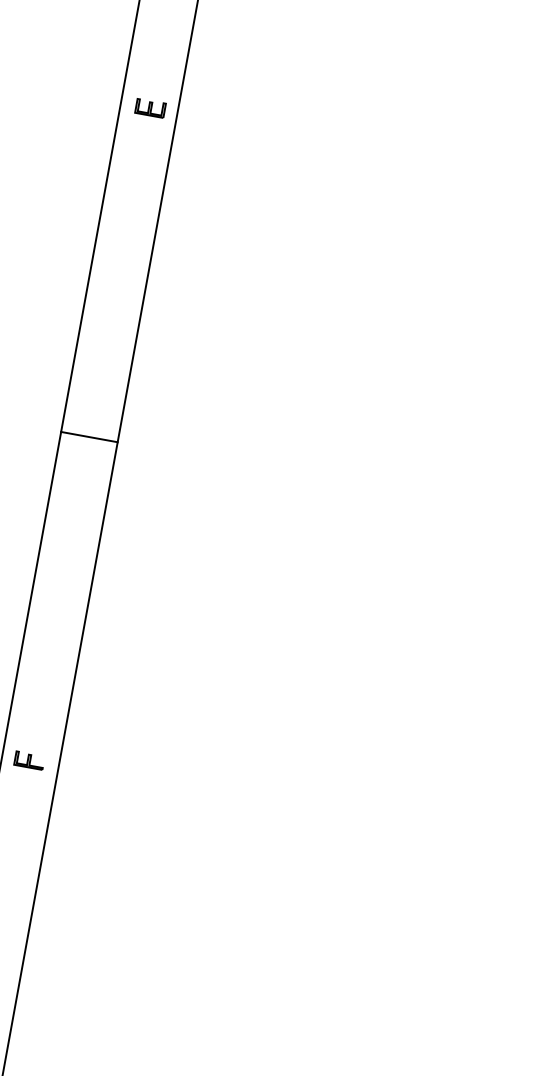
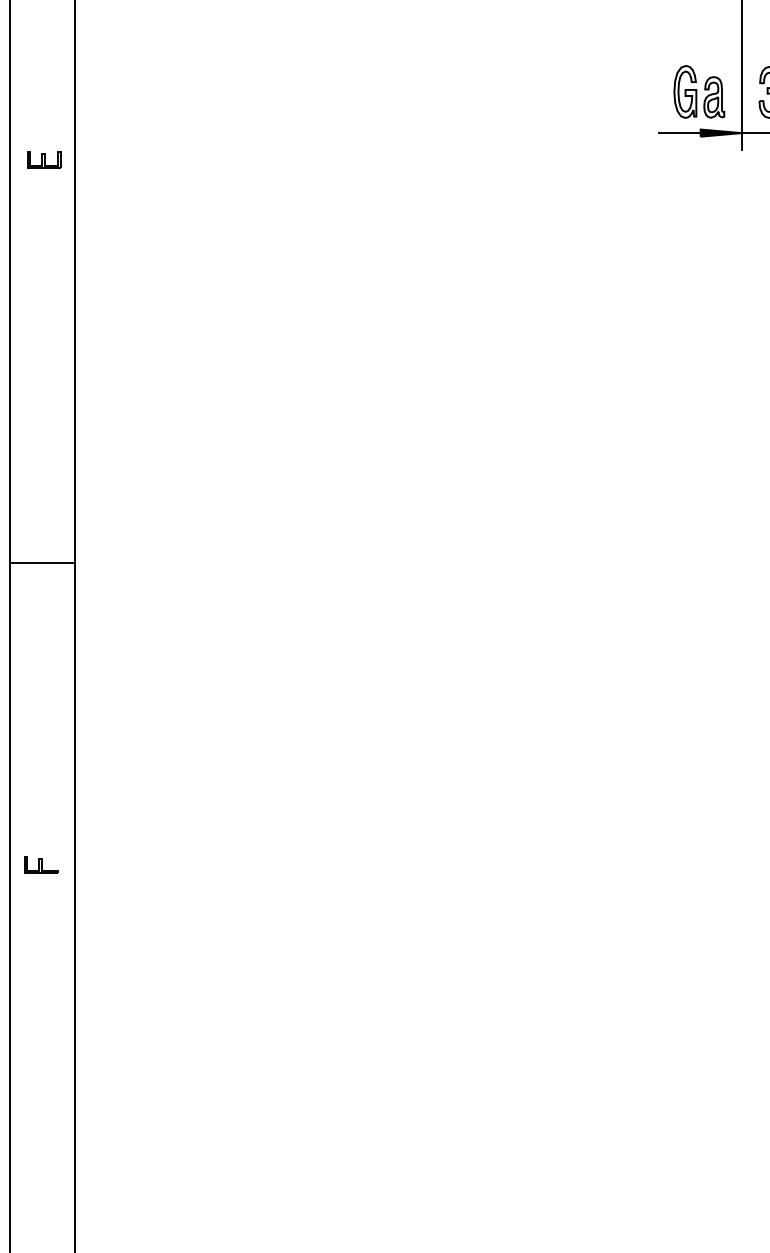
part: (151, 107) -> (44, 159), moved
line: (89, 436) -> (42, 562), moved
part: (29, 760) -> (41, 864), moved

